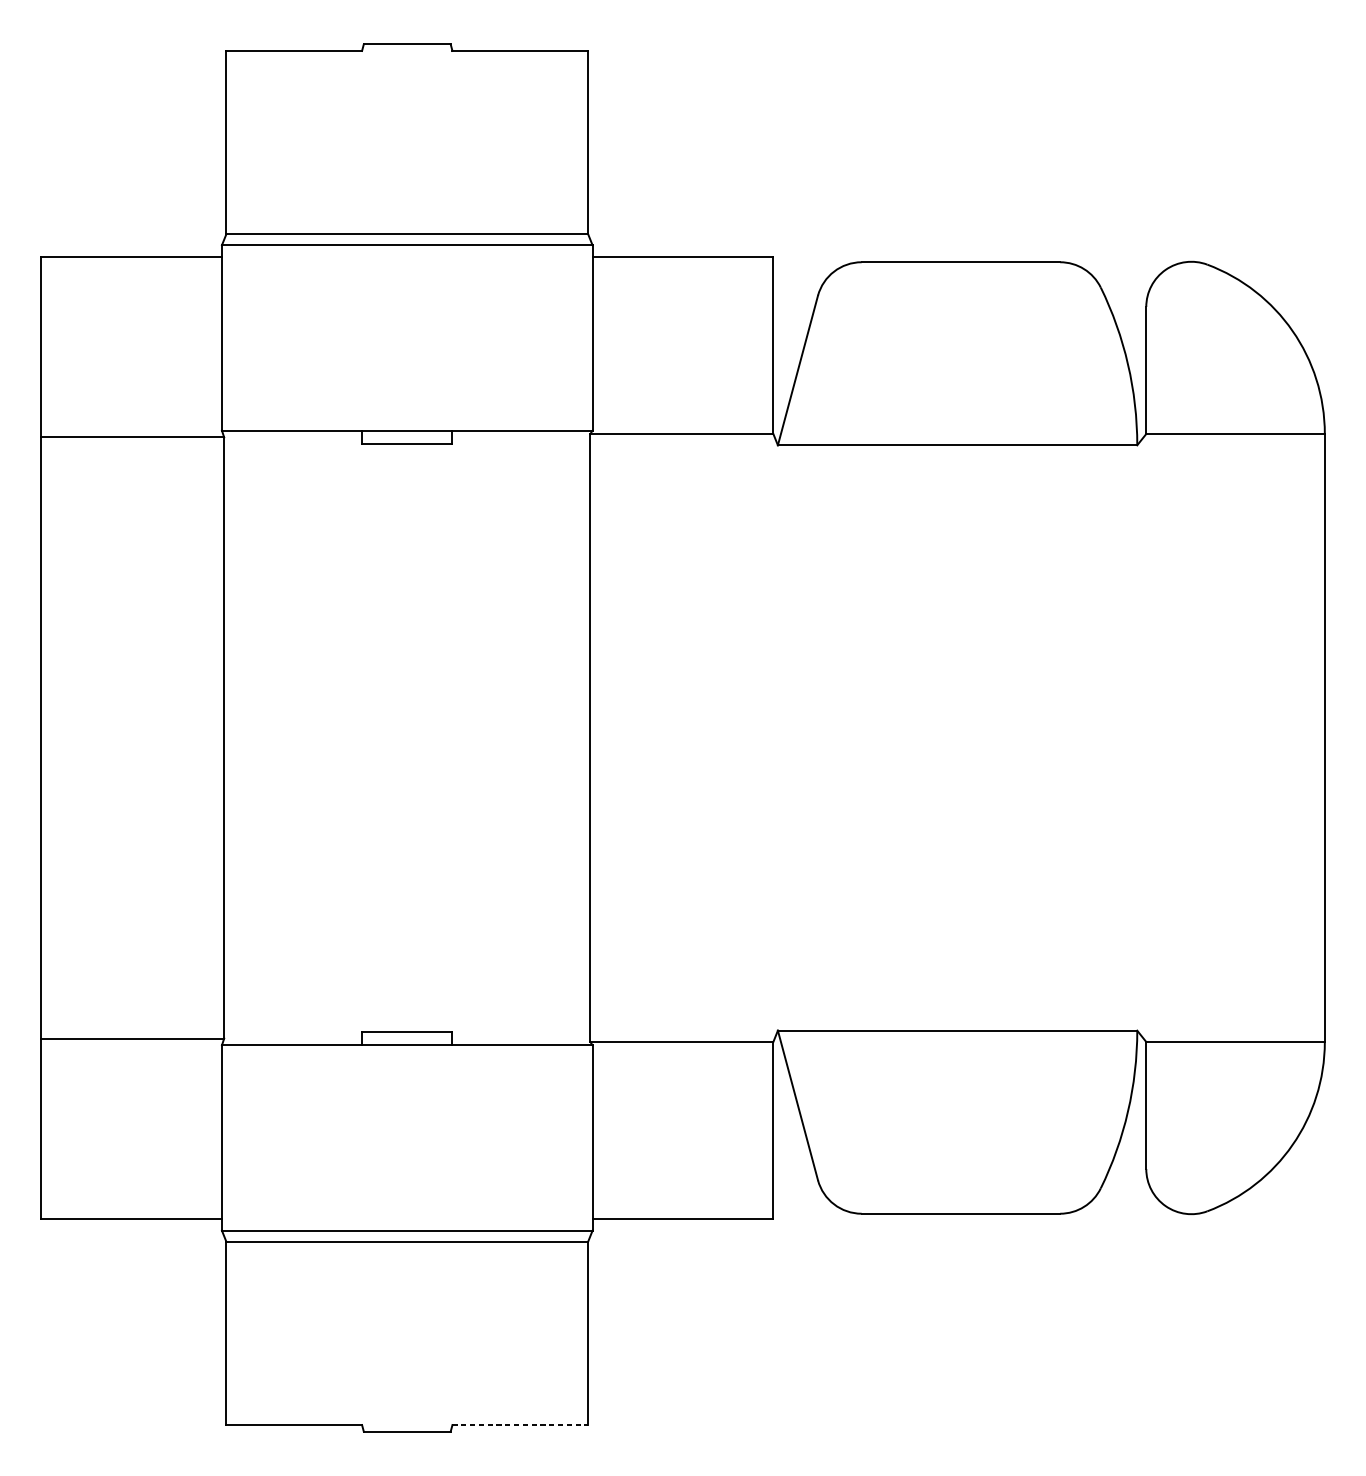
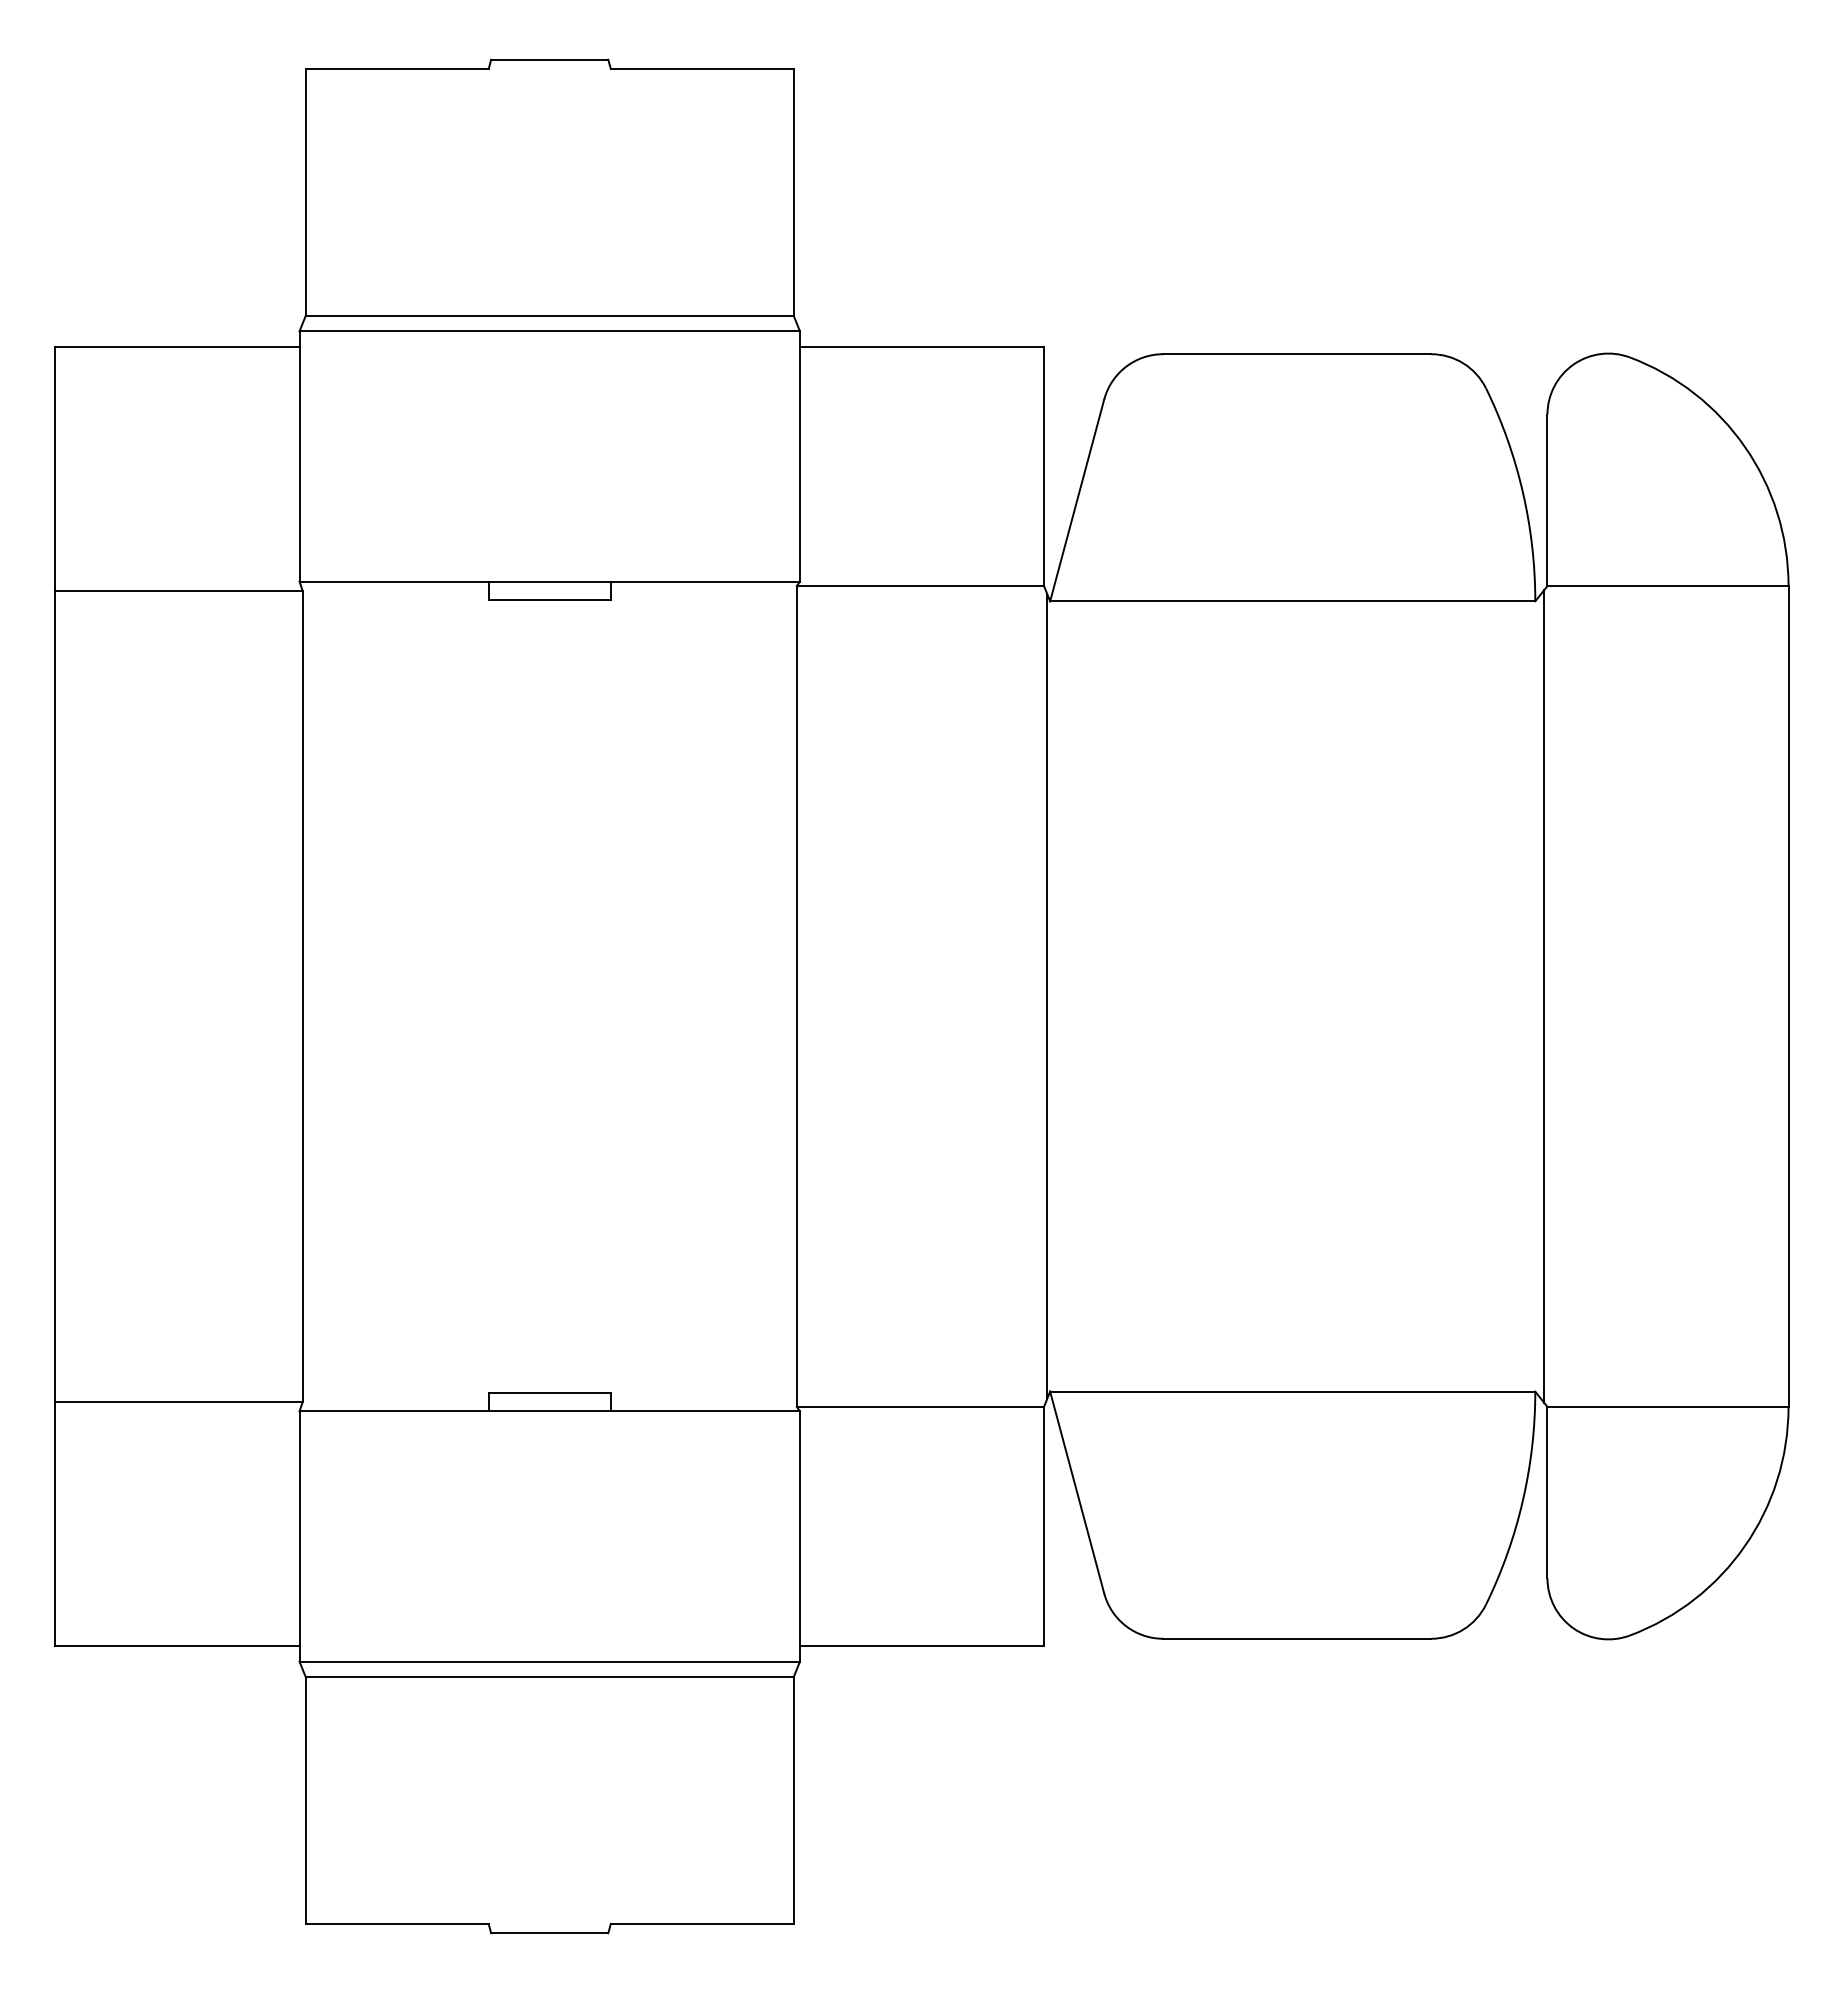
line: (775, 738) -> (1047, 996), added
line: (1144, 738) -> (1544, 996), added
line: (520, 1425) -> (702, 1924), dashed -> solid

